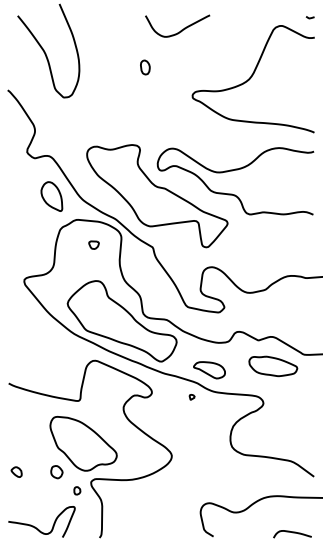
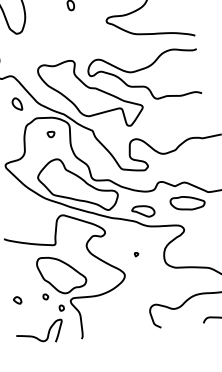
part: (51, 196) -> (16, 104), size x0.6
part: (191, 397) -> (136, 254), moved
part: (56, 472) -> (45, 297), size x0.6

